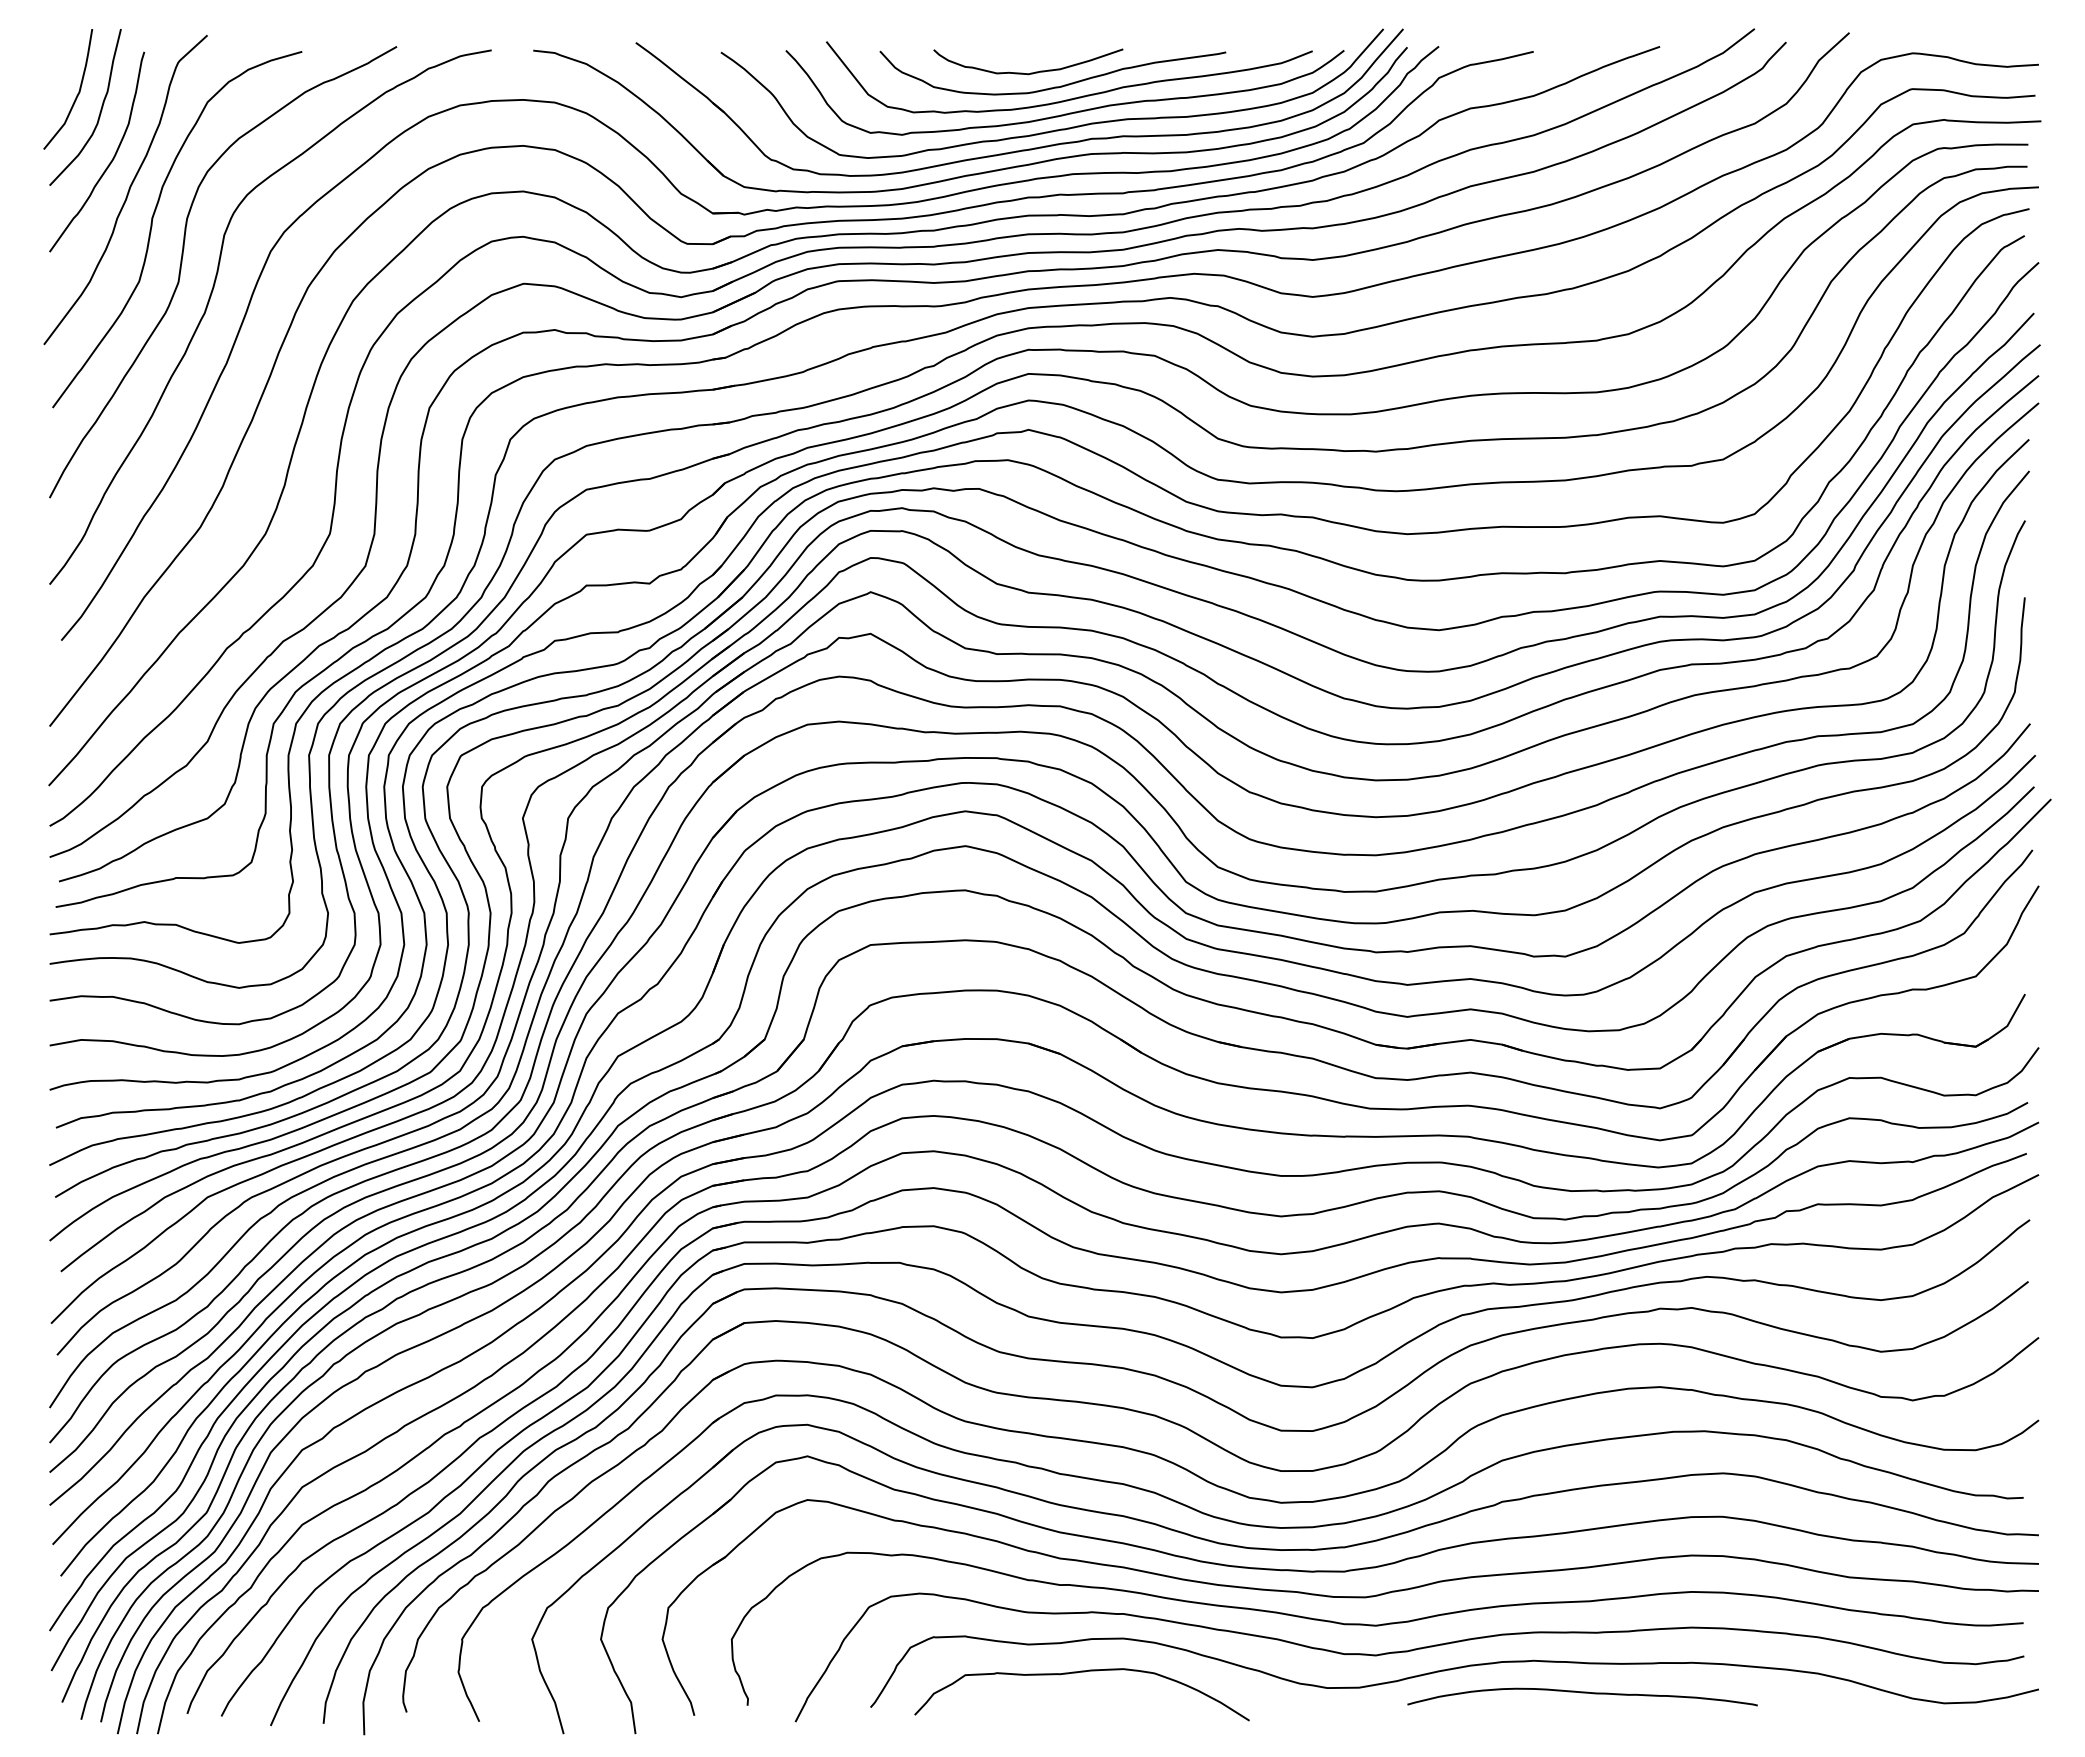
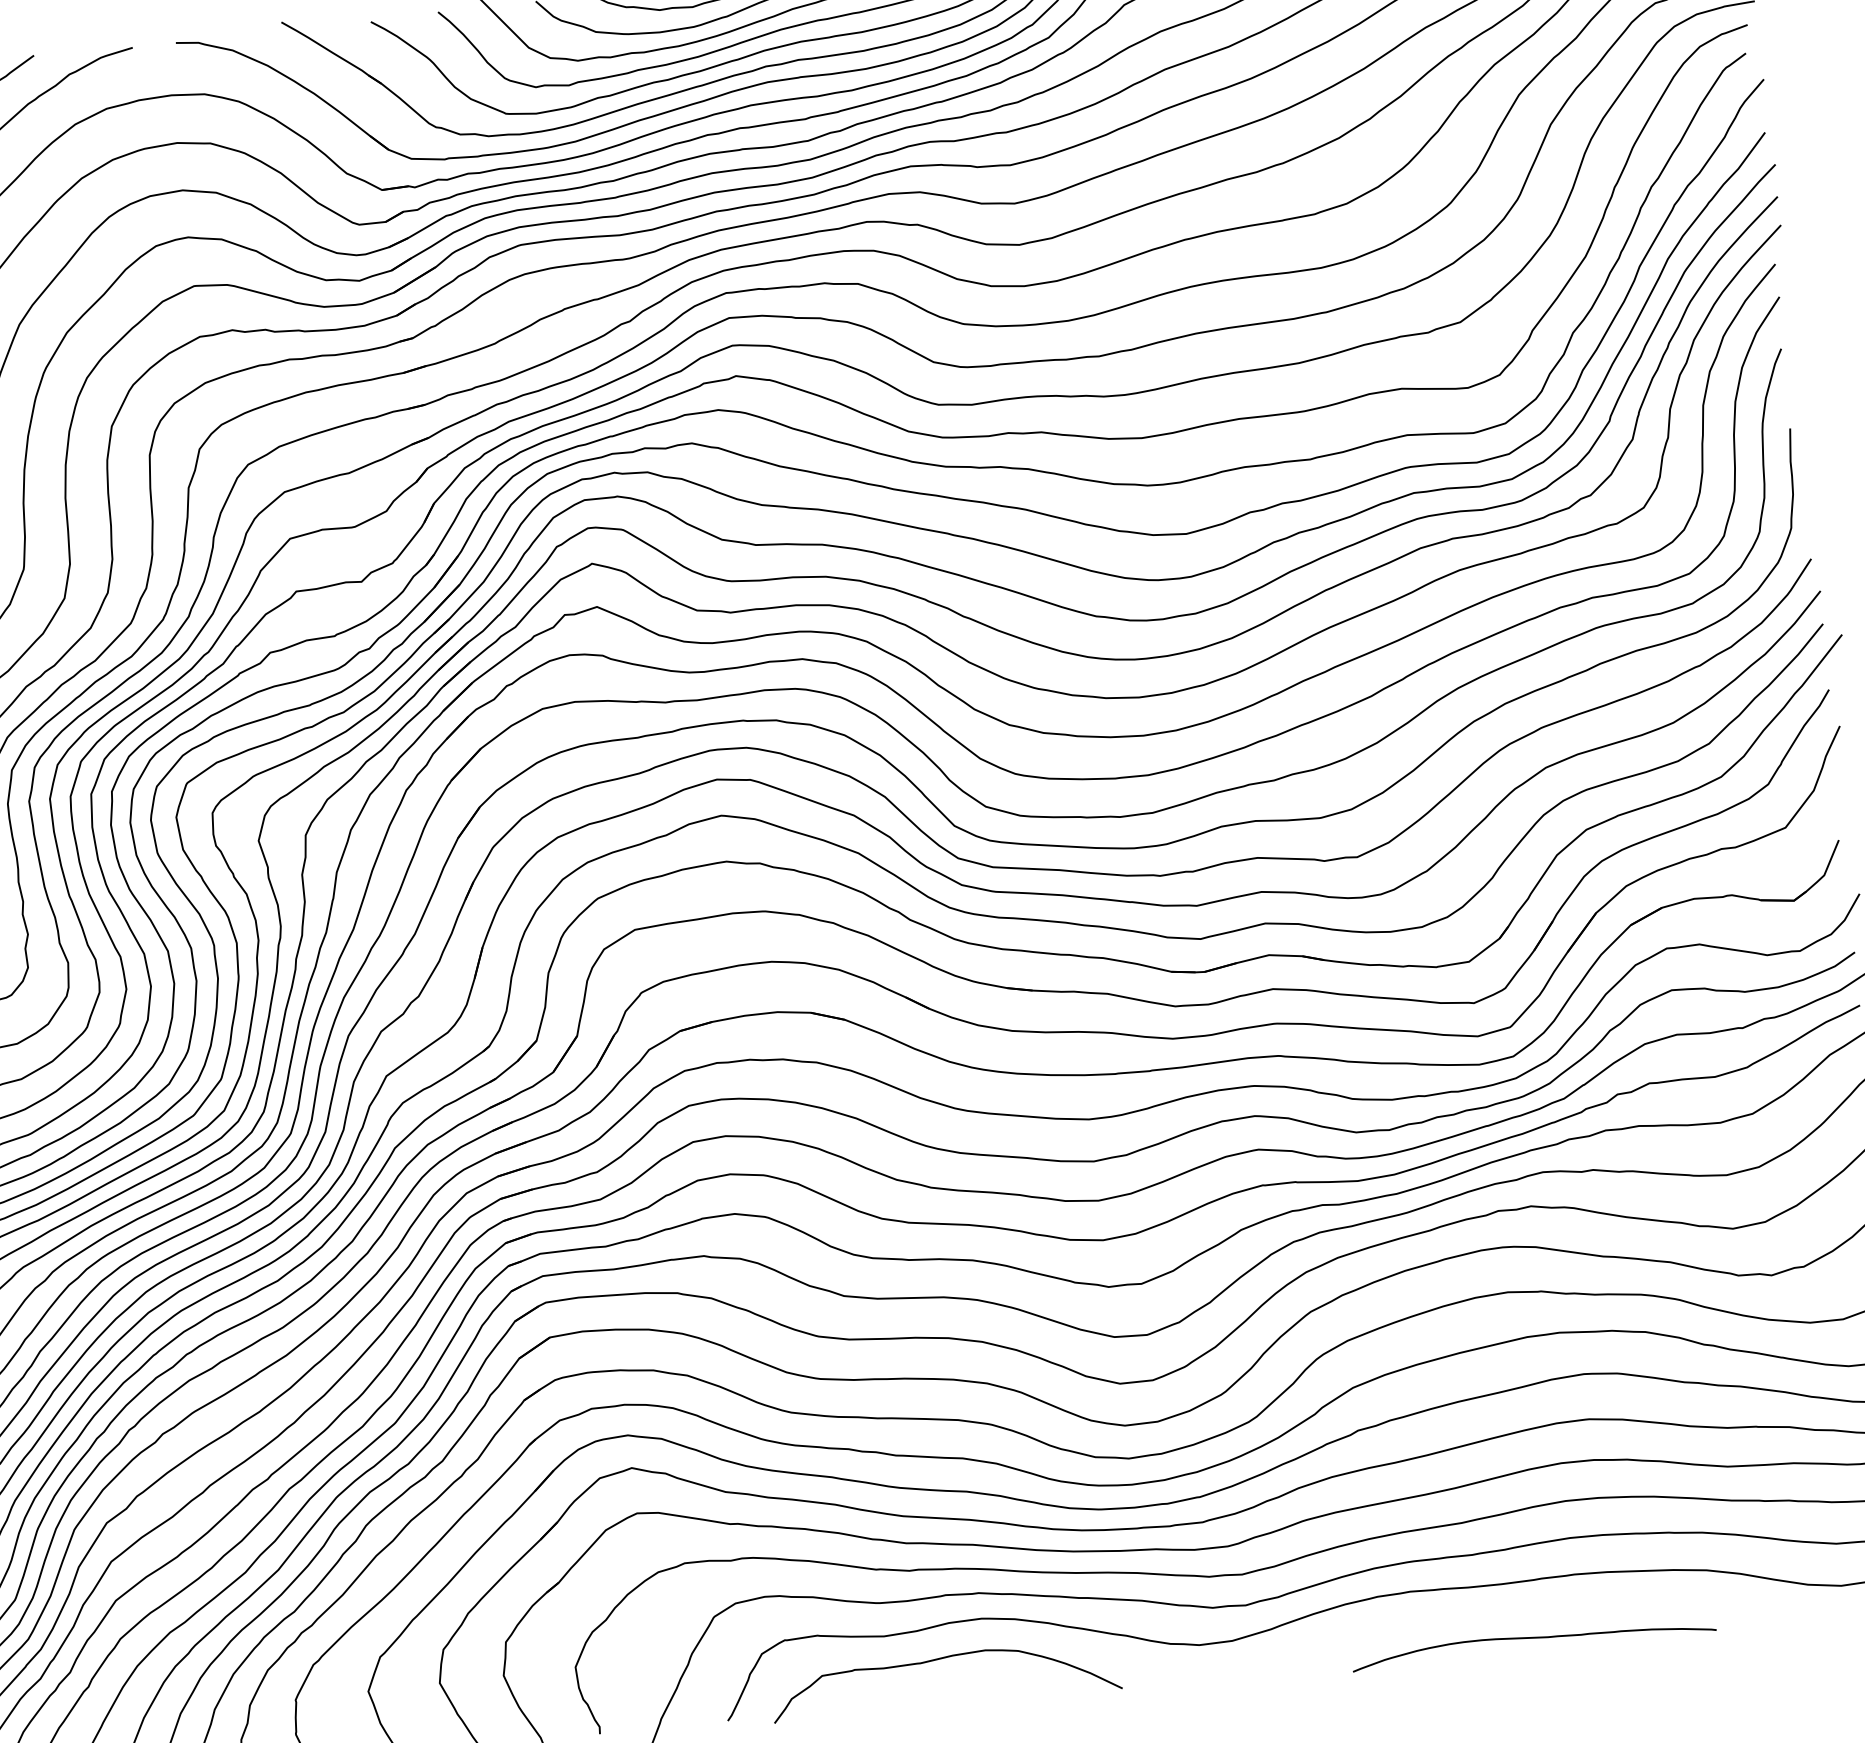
curve: (1582, 1693) -> (1533, 1638), moved

